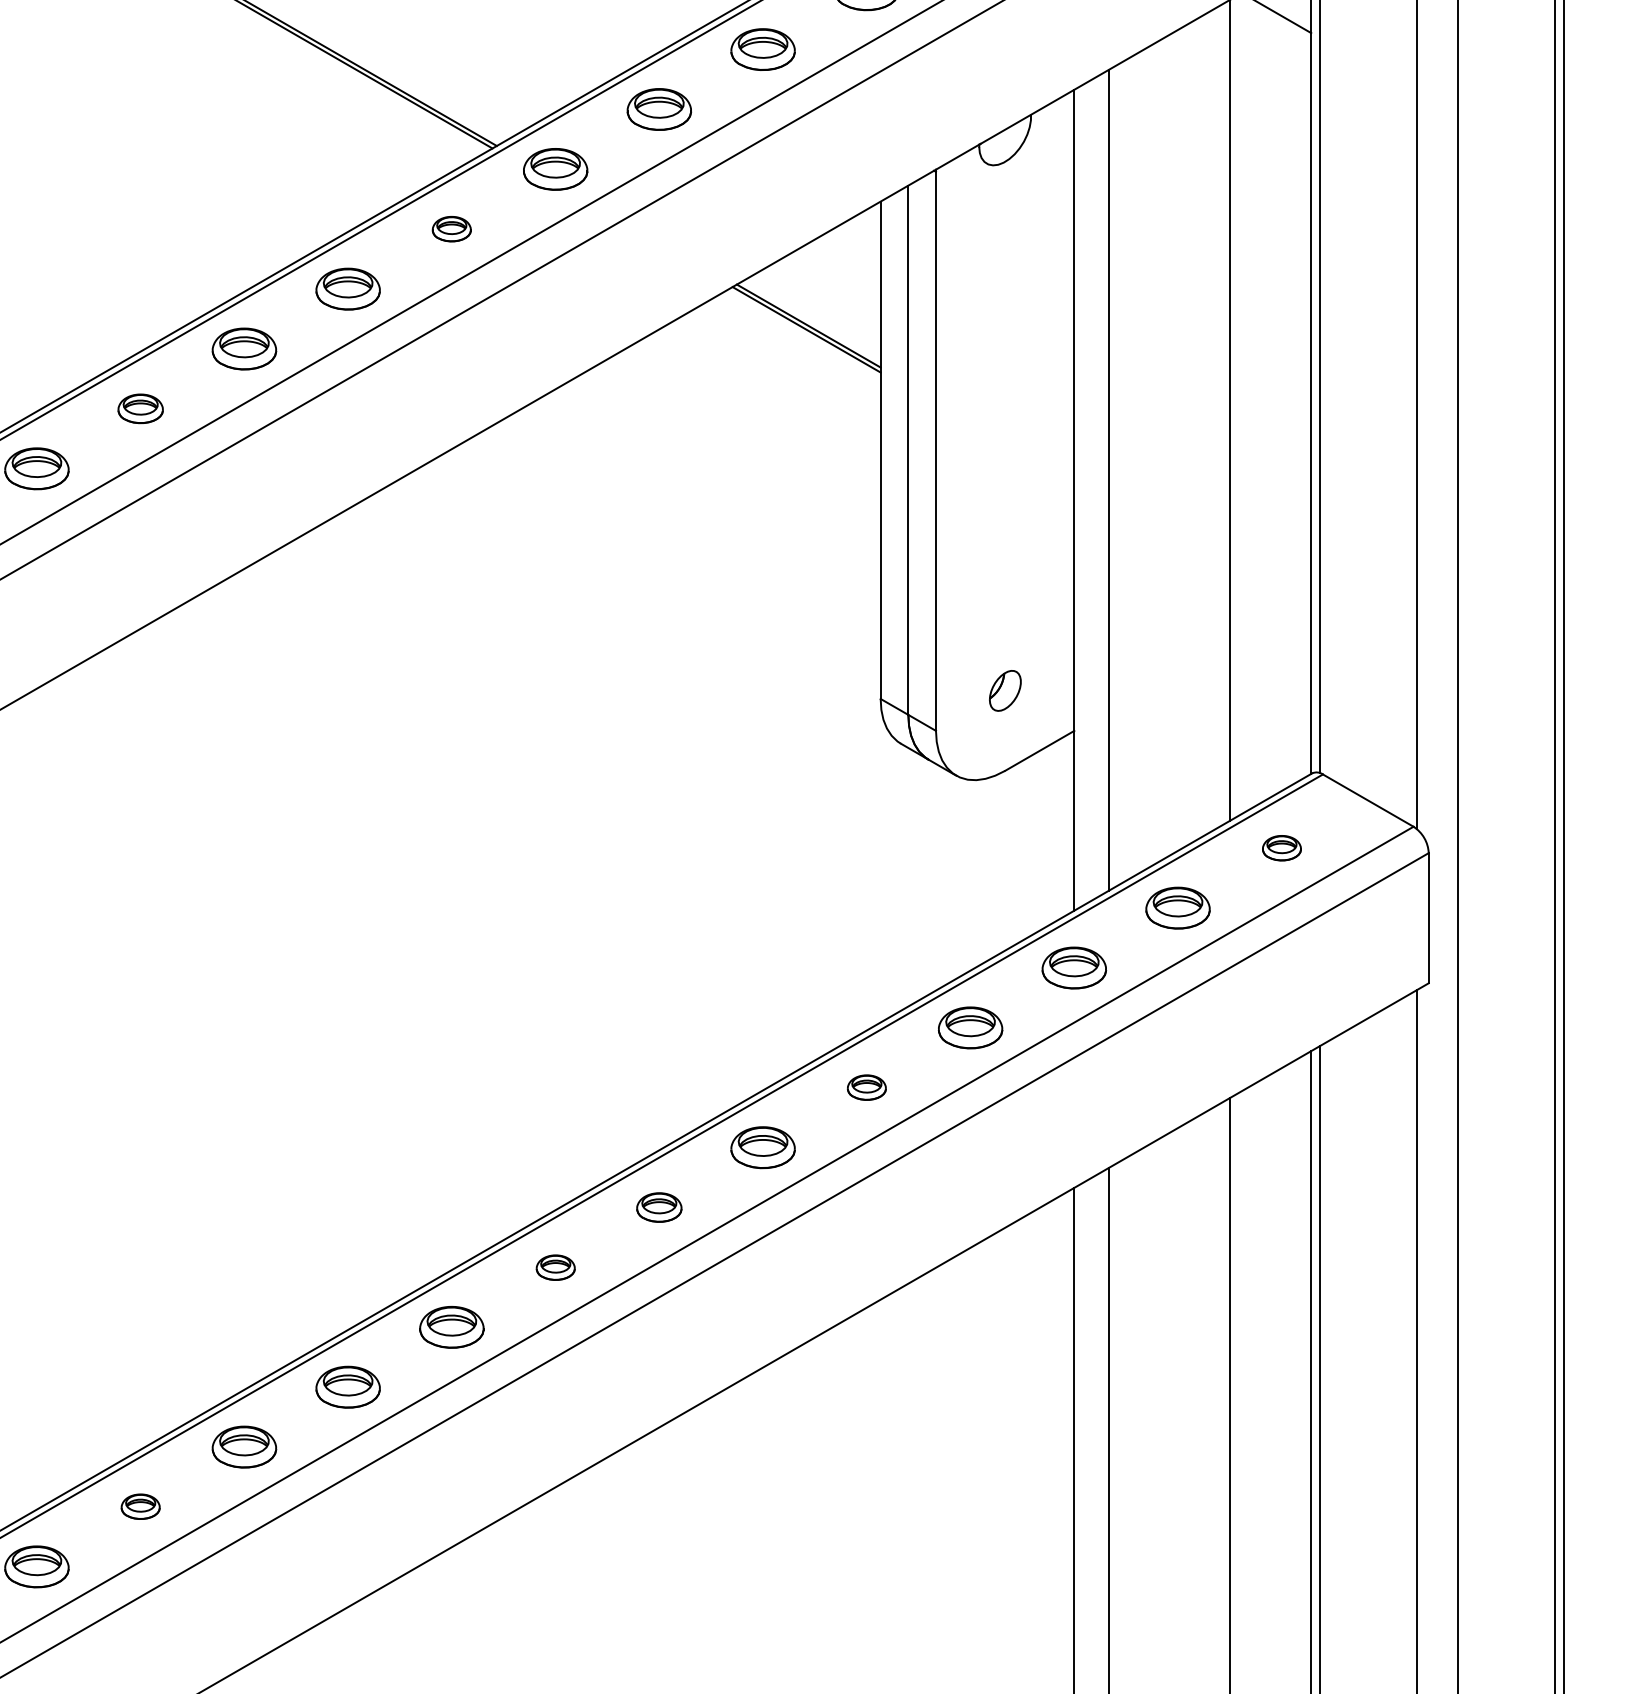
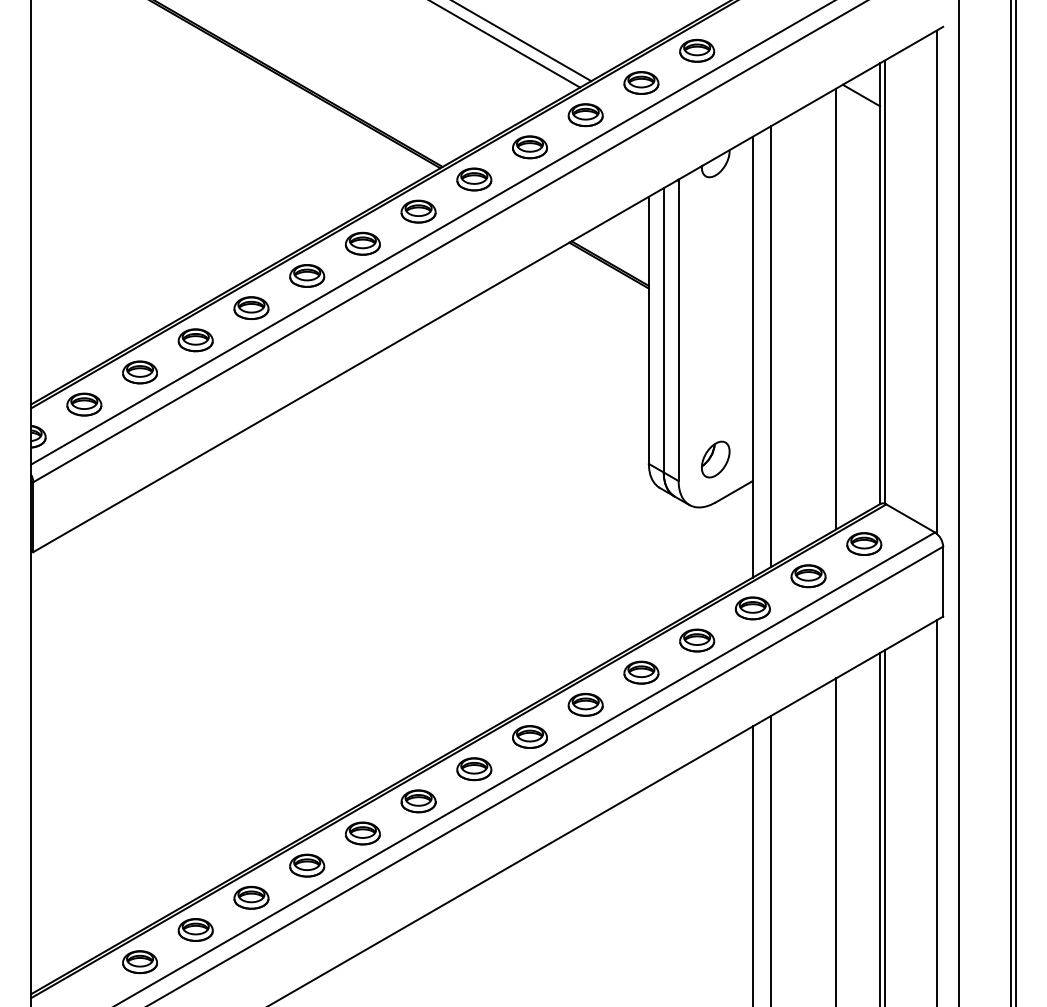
part: (451, 228) -> (418, 211), size x1.67
part: (140, 407) -> (251, 307), size x1.43
part: (1004, 690) -> (715, 459), size x1.67
part: (1282, 847) -> (864, 543), size x1.67
part: (866, 1087) -> (641, 672), size x1.67
part: (658, 1206) -> (529, 736), size x1.43
part: (555, 1268) -> (474, 769), size x1.67
part: (140, 1506) -> (251, 897), size x1.67

